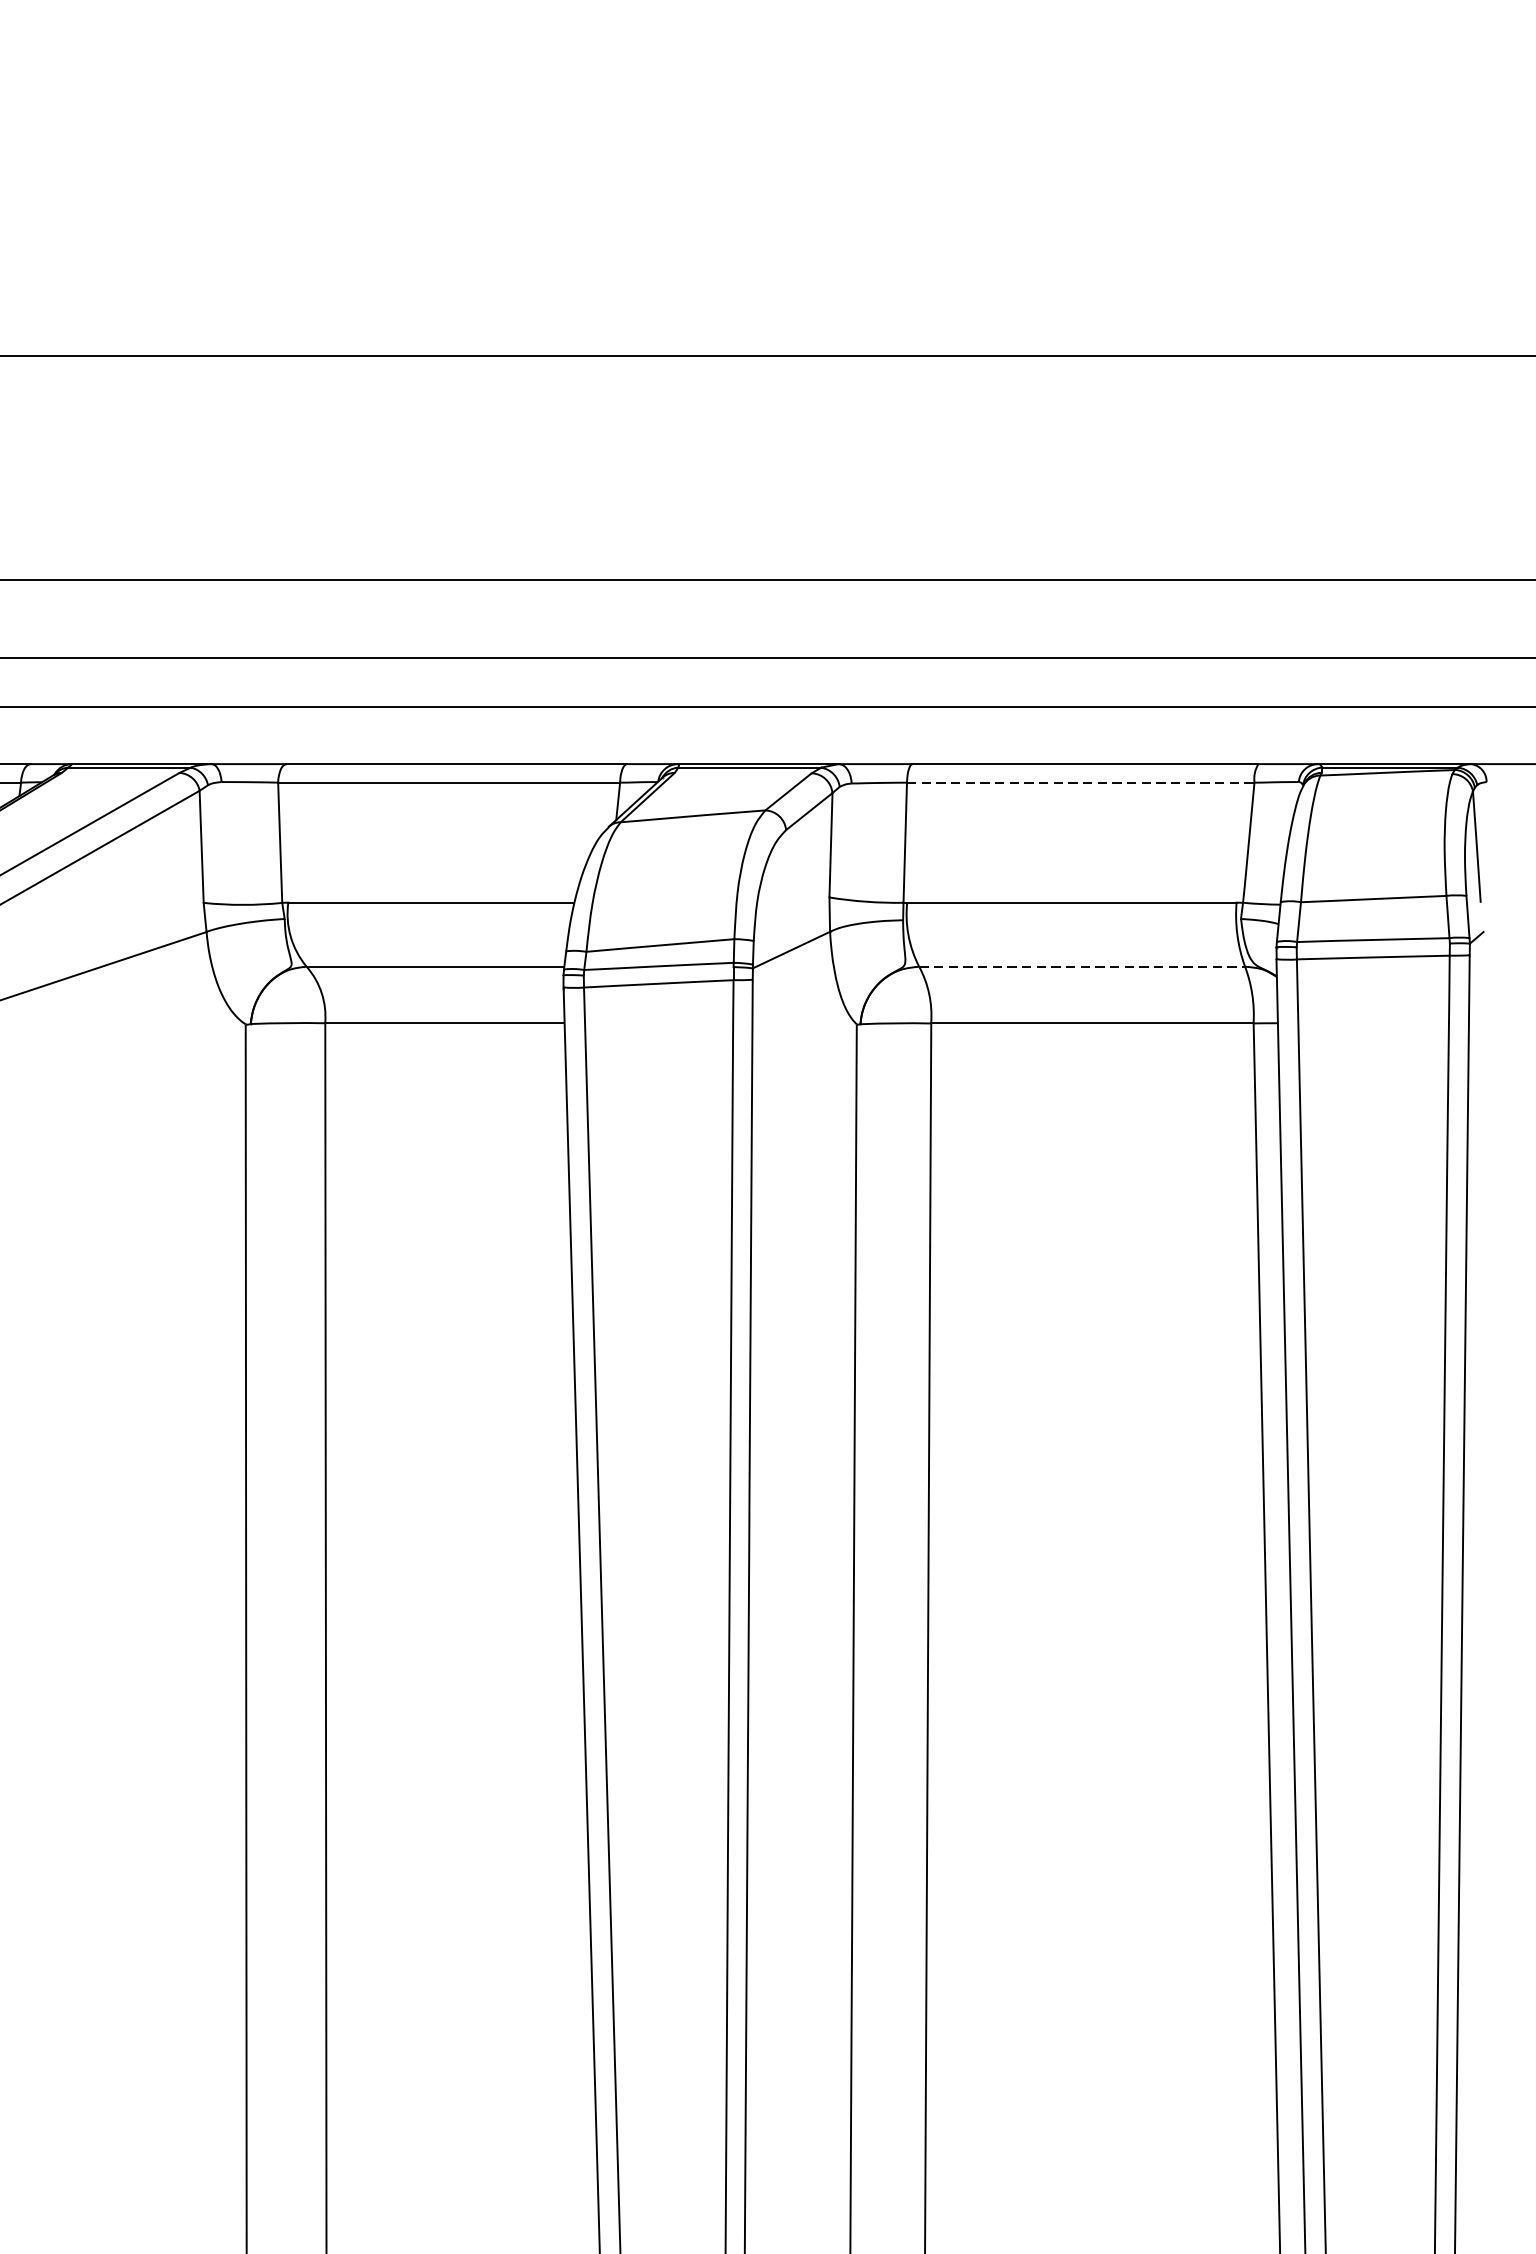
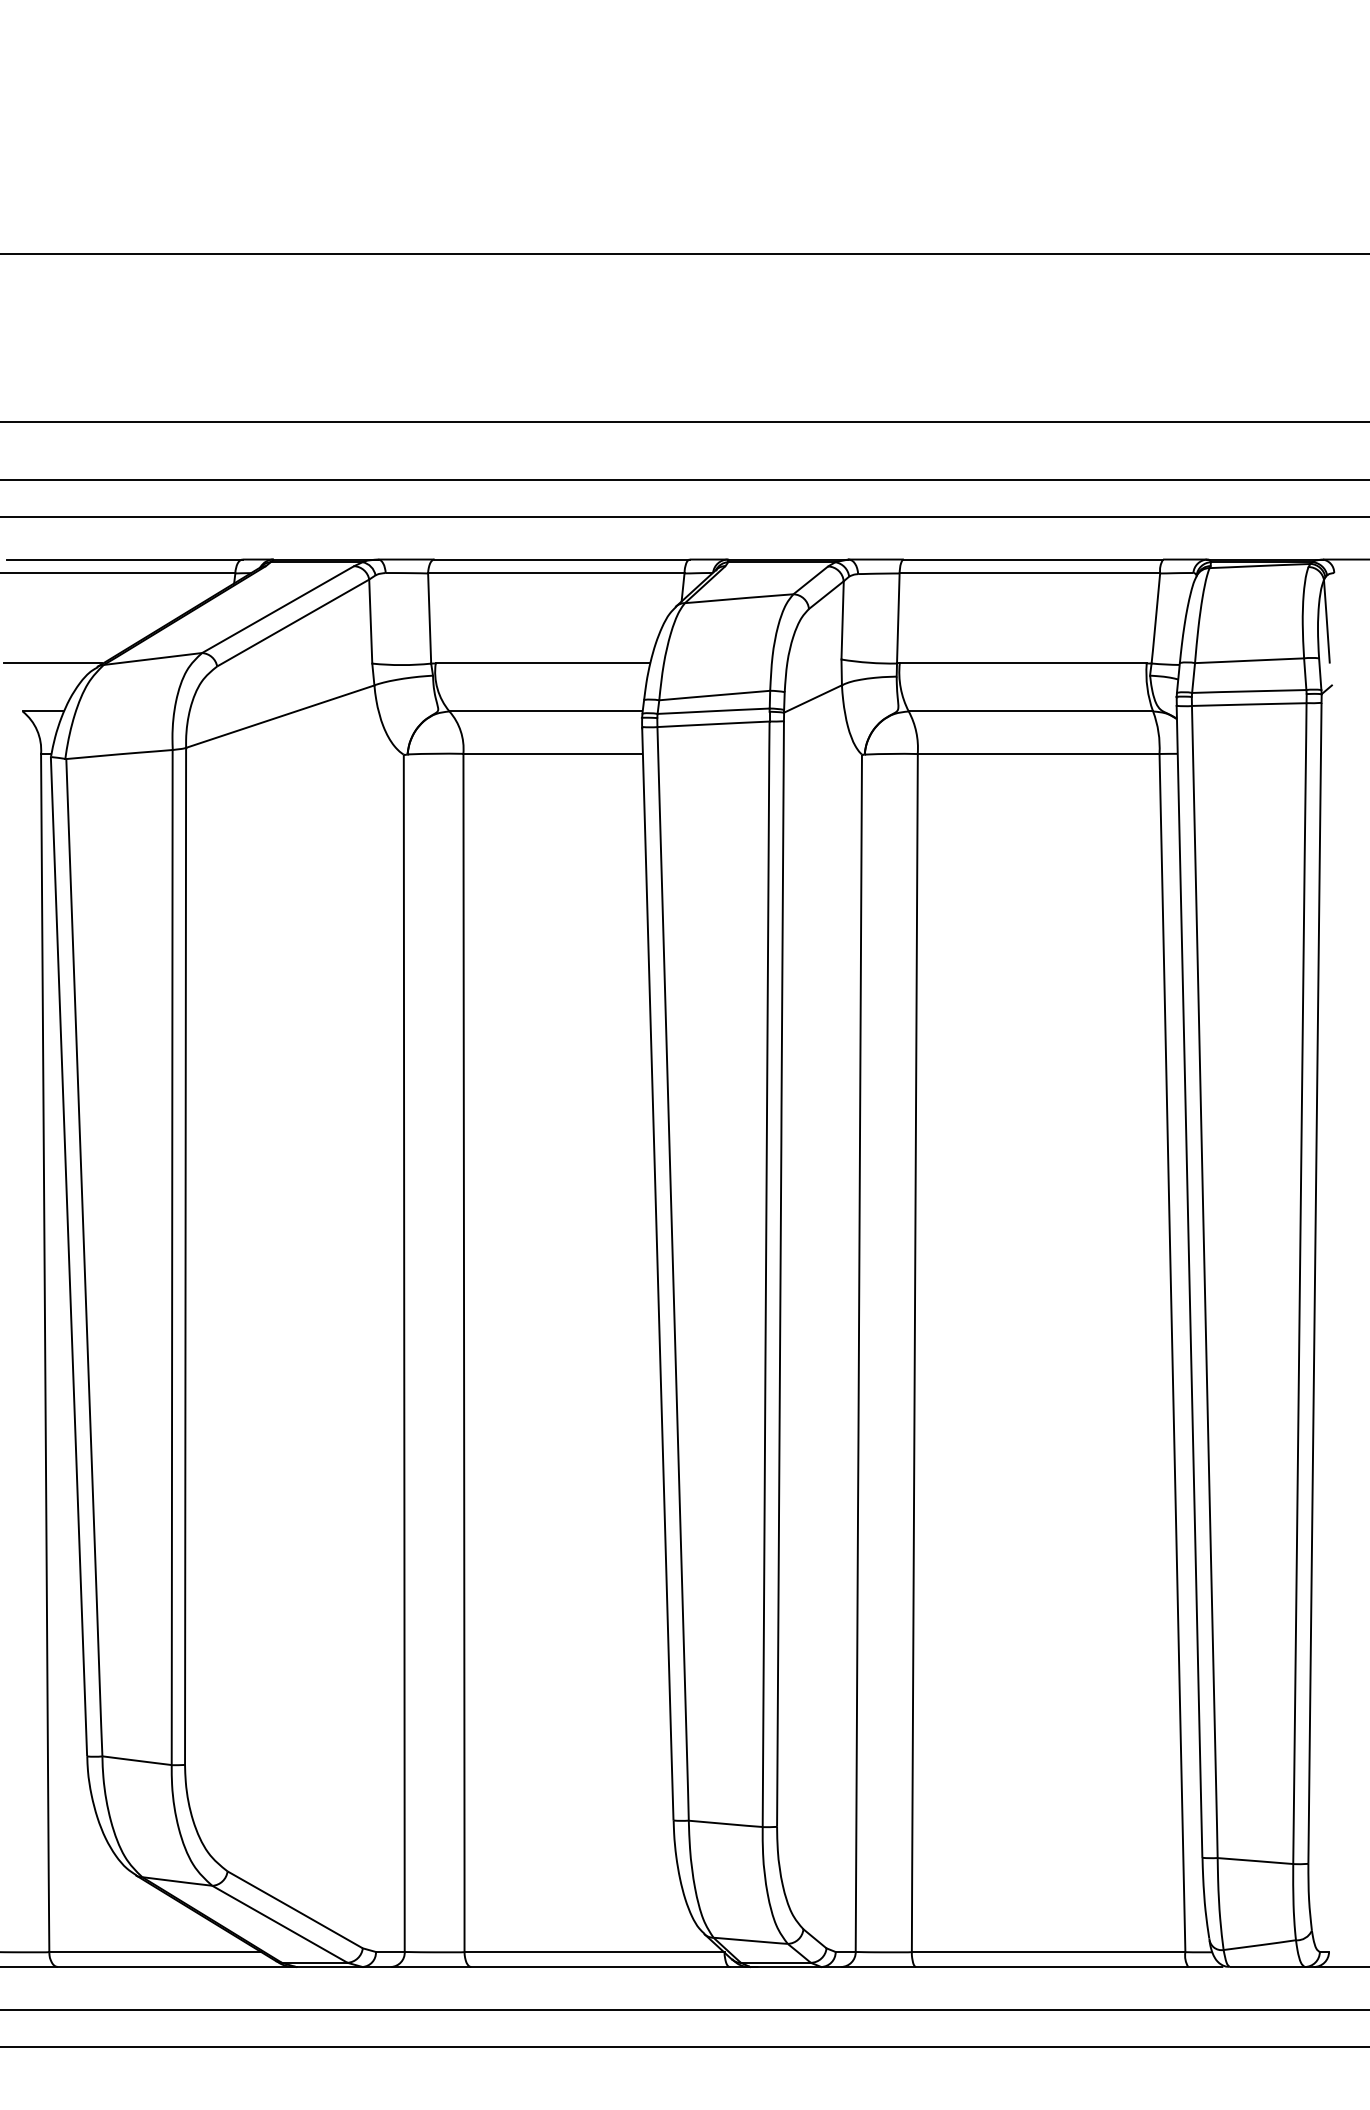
line: (1081, 782) -> (1030, 573), dashed -> solid
line: (1082, 966) -> (1031, 711), dashed -> solid

